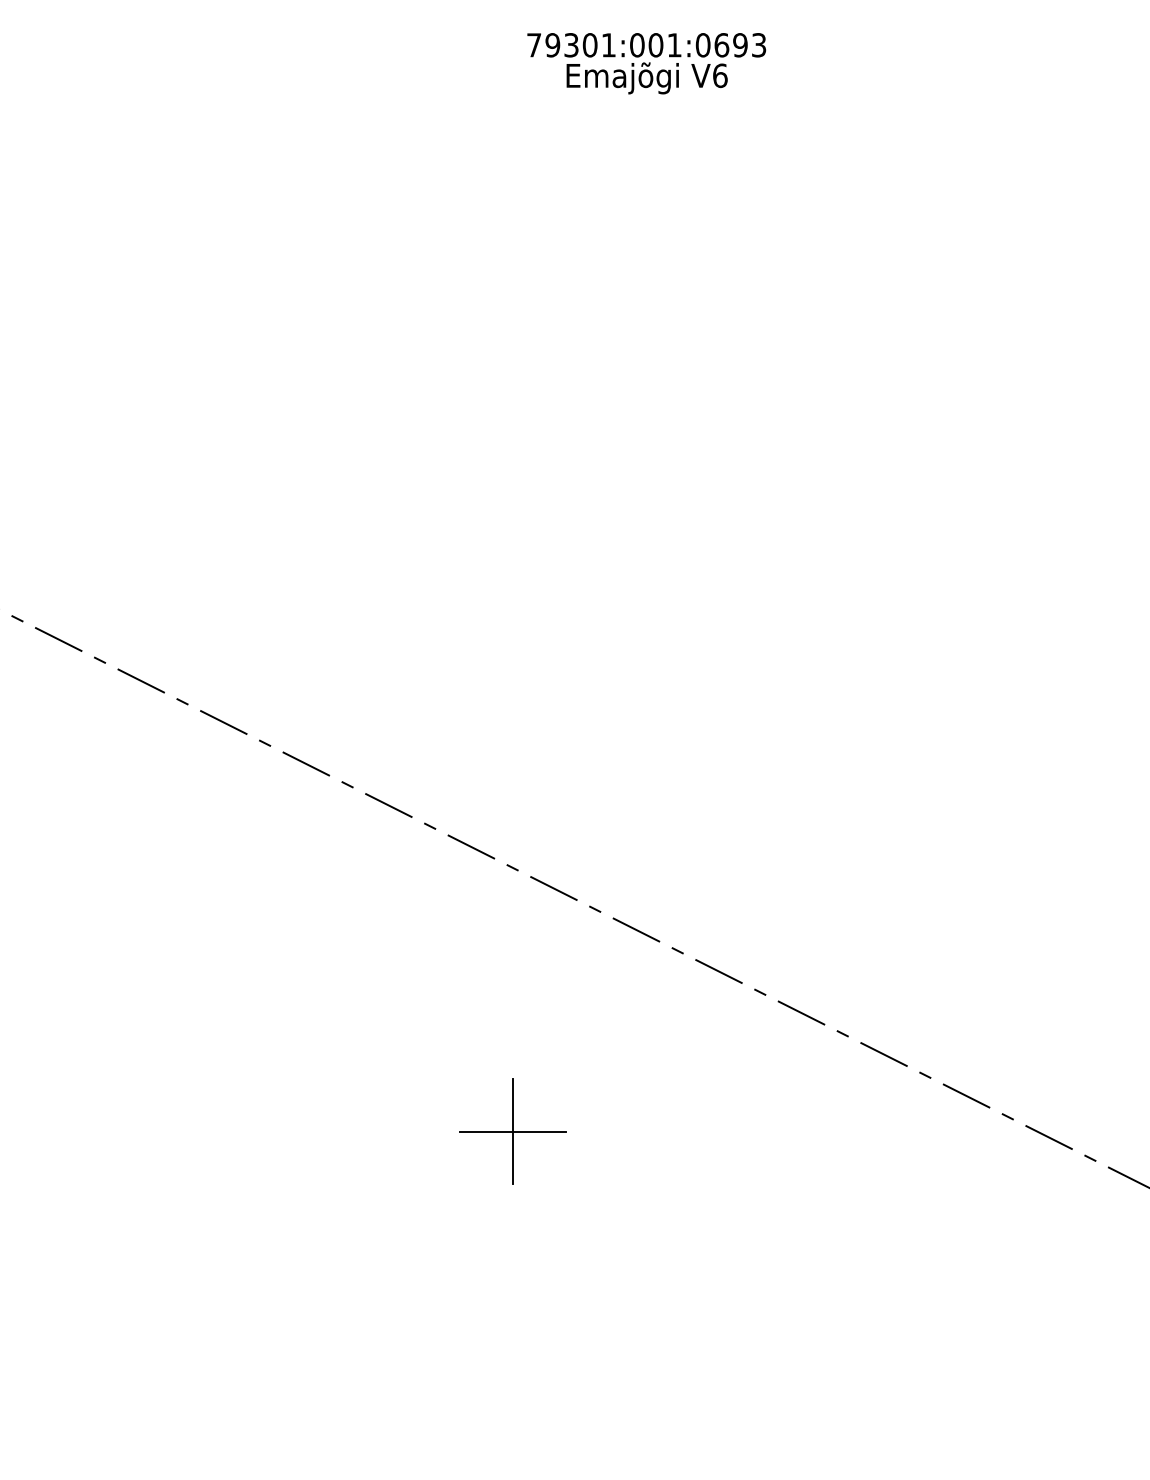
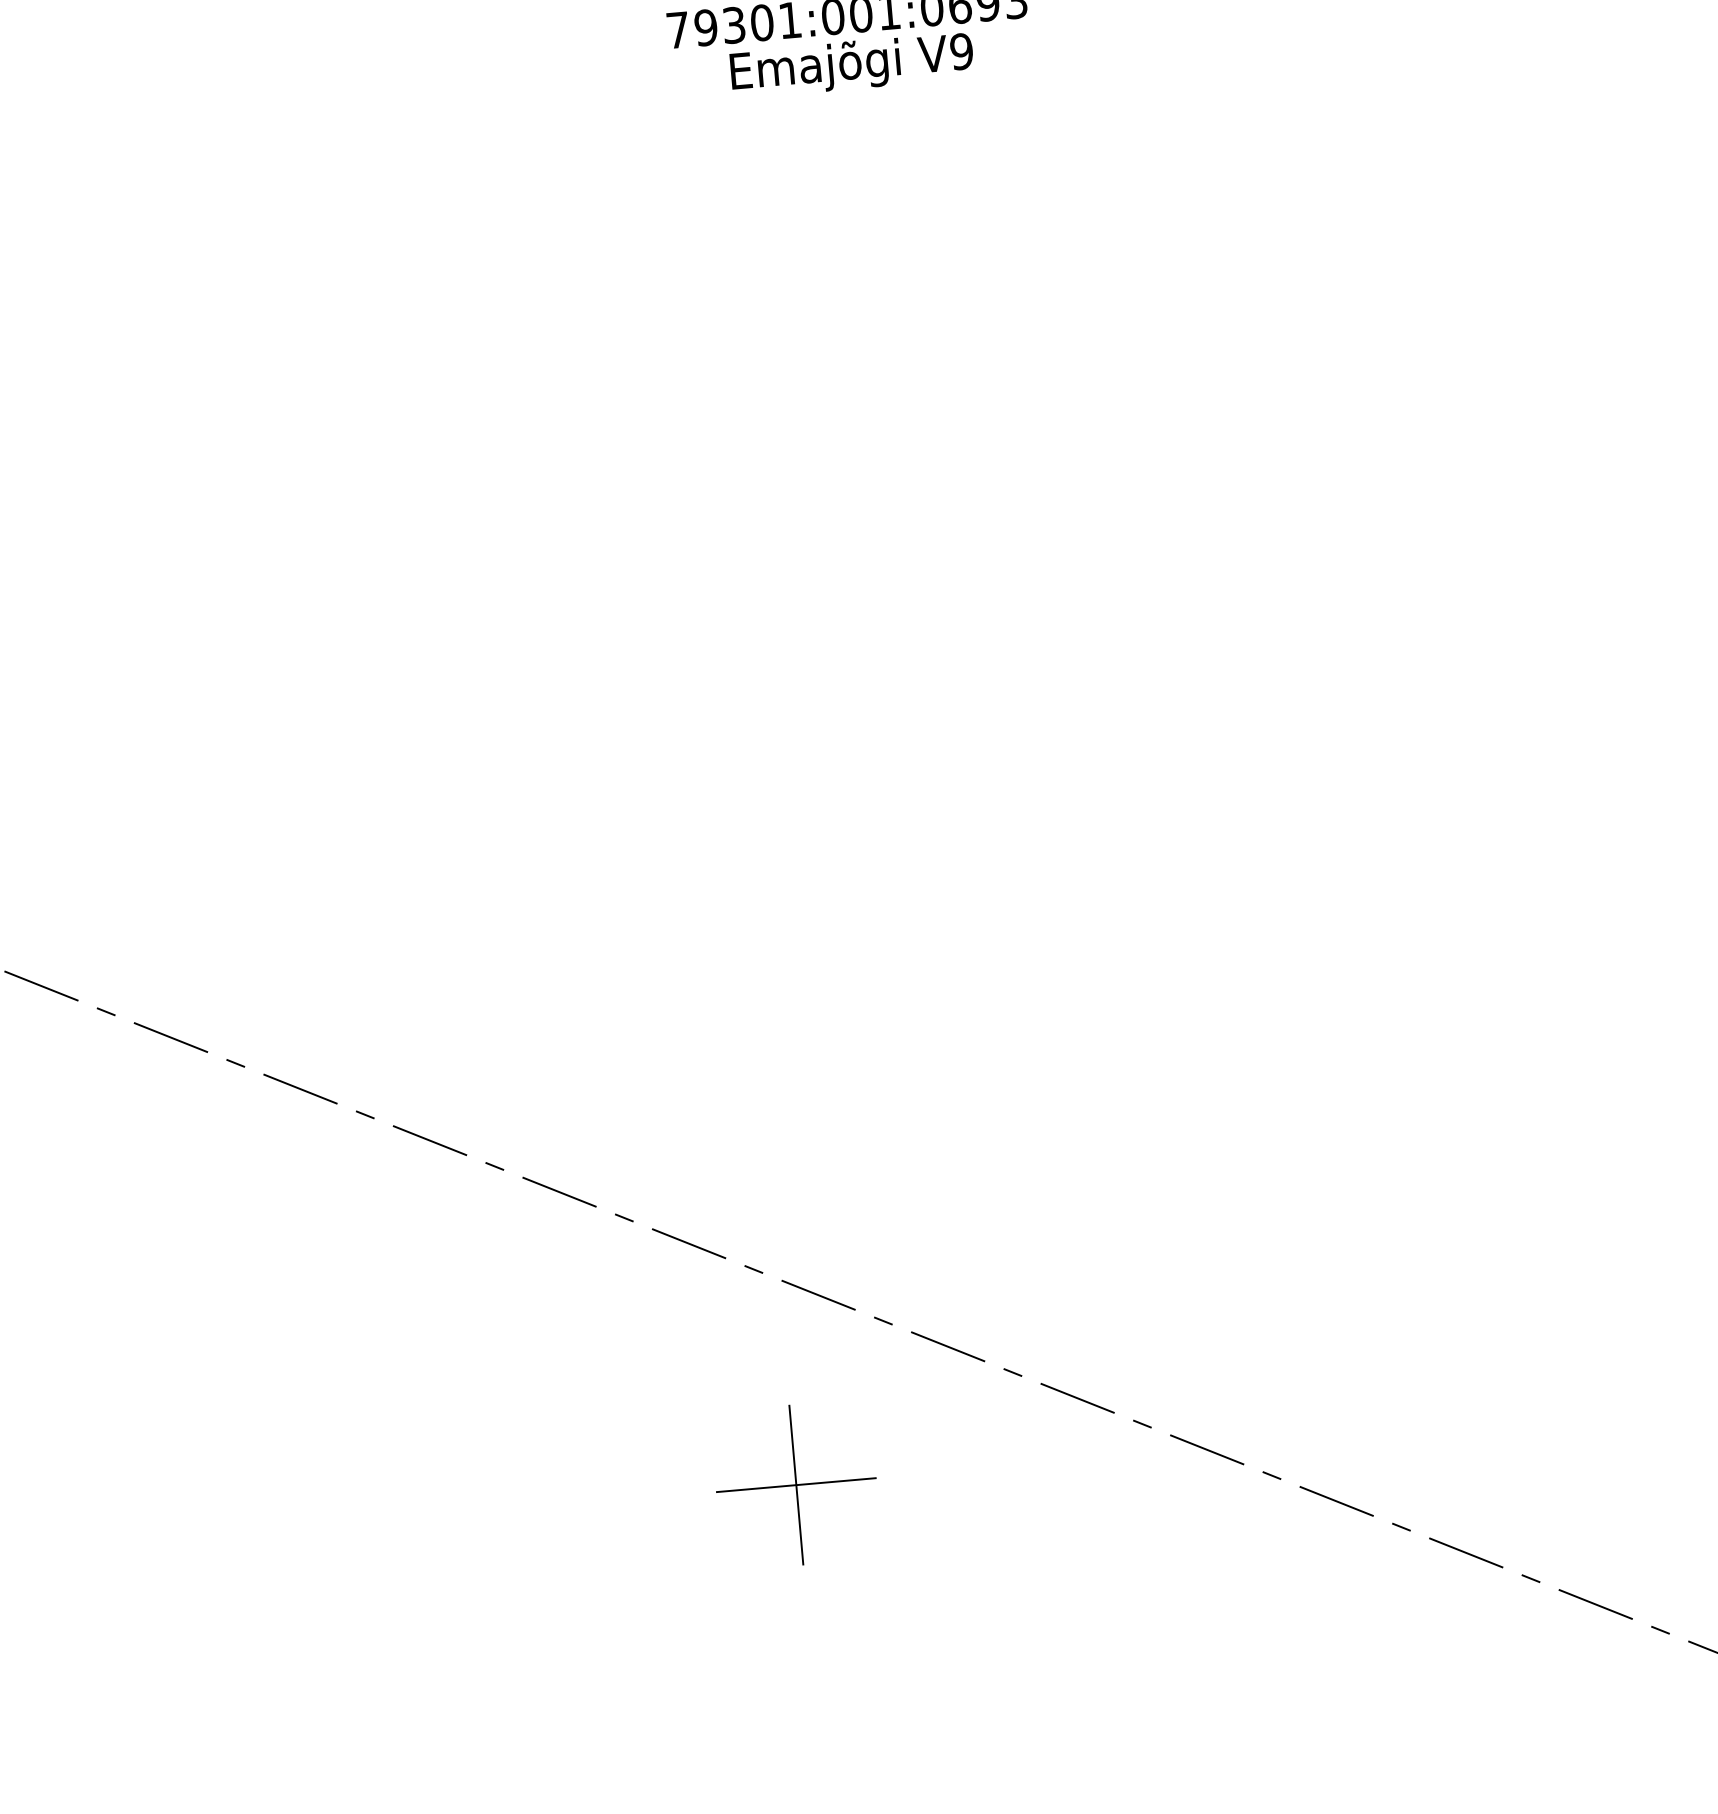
text: (719, 75) -> (960, 51), V6 -> V9
part: (512, 1131) -> (795, 1485), moved

